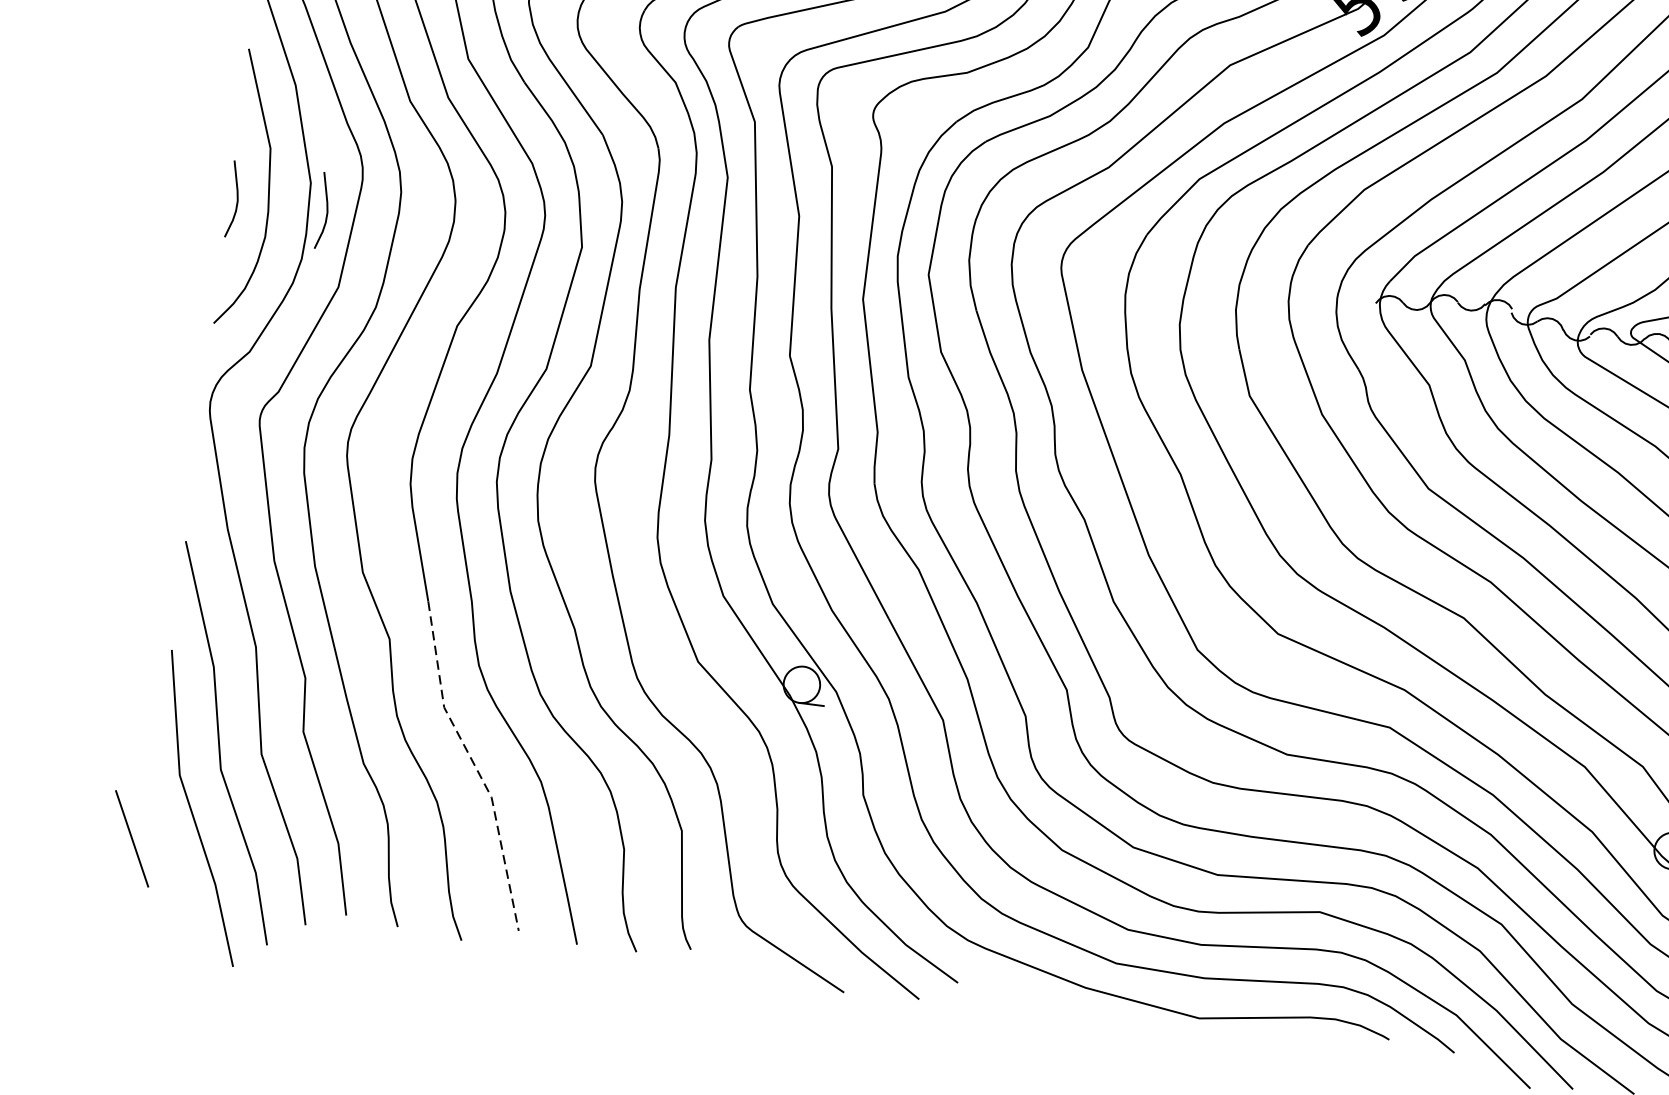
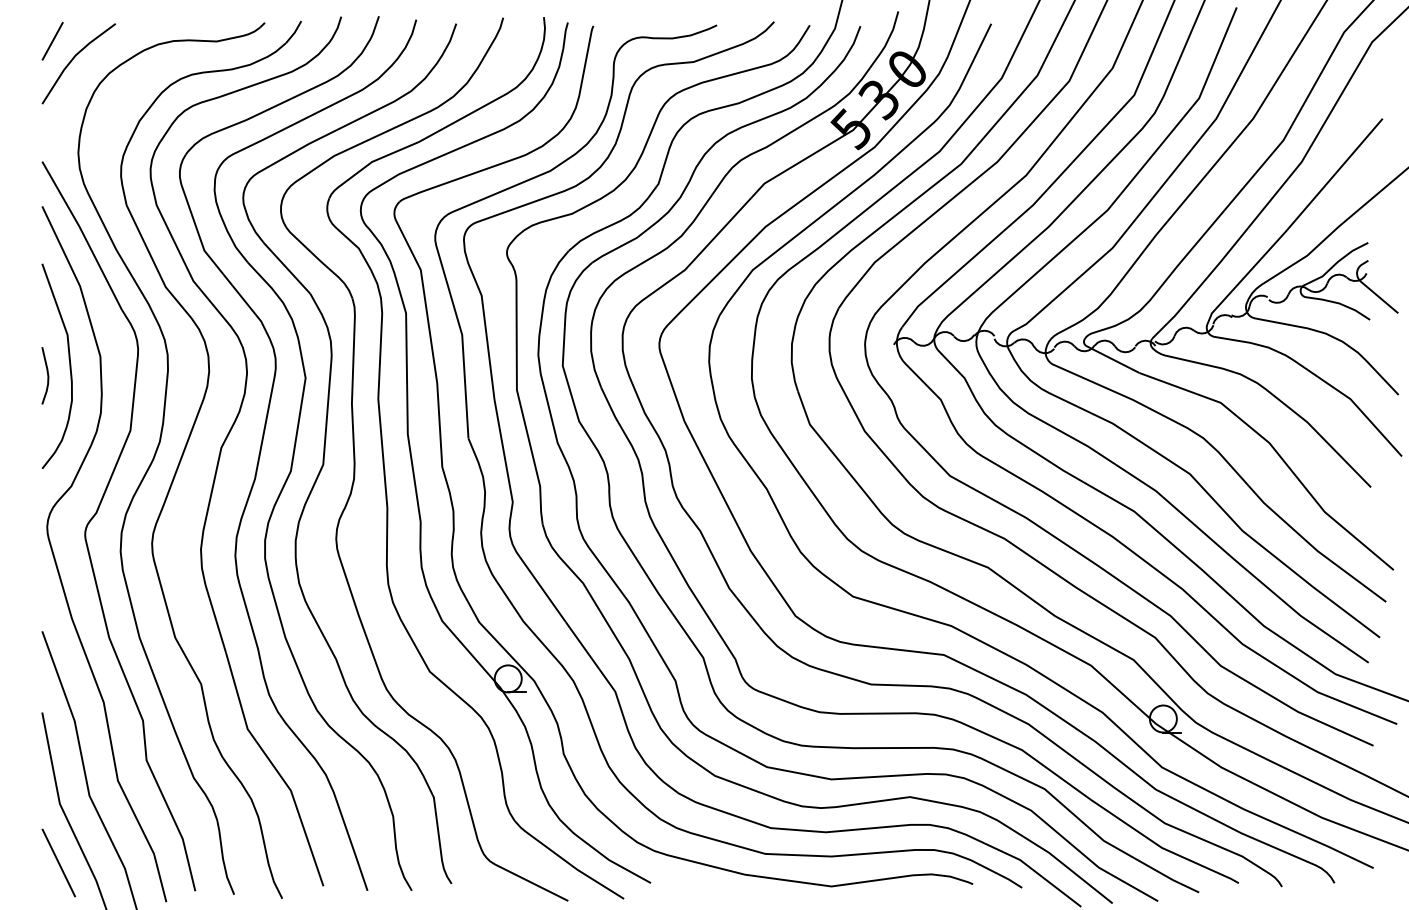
curve: (326, 210) -> (114, 375), removed
line: (474, 764) -> (275, 768), dashed -> solid
line: (131, 838) -> (58, 862), moved

